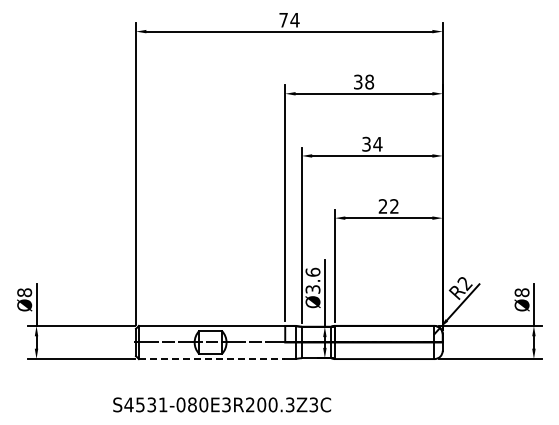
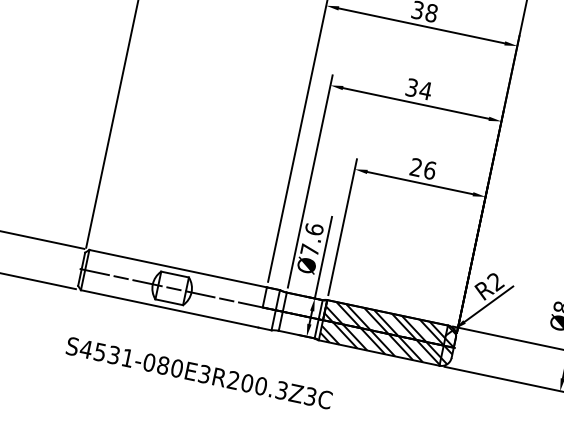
text: (394, 206) -> (430, 170), 22 -> 26
text: (312, 289) -> (309, 250), Ø3.6 -> Ø7.6
hatch: (388, 342) -> (387, 333), added
line: (212, 359) -> (170, 309), dashed -> solid
text: (222, 404) -> (199, 372), moved

